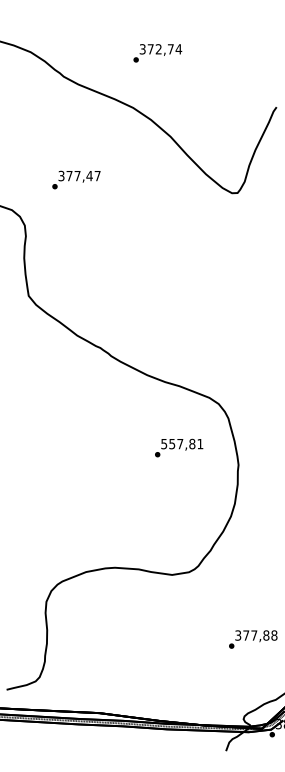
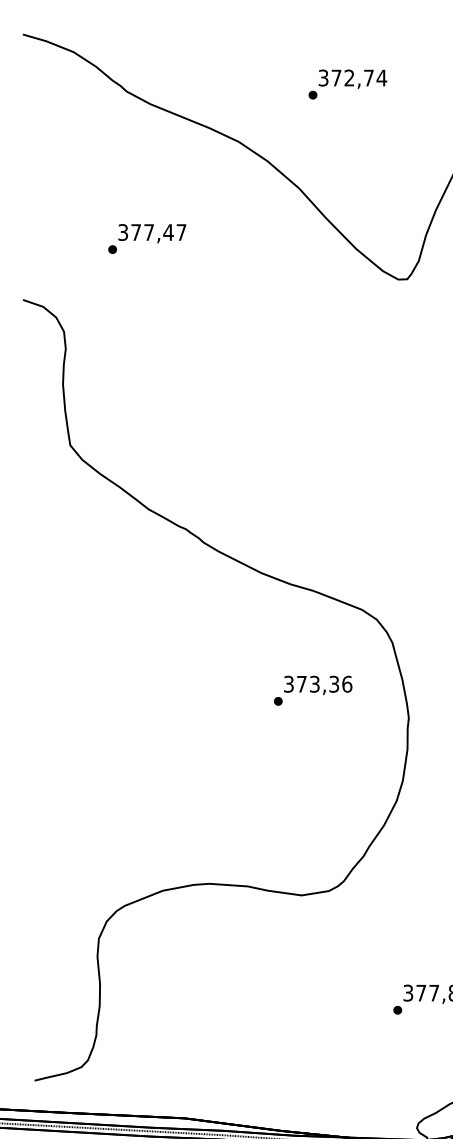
text: (157, 53) -> (347, 84), moved
text: (76, 179) -> (147, 238), moved
text: (182, 443) -> (318, 683), 557,81 -> 373,36

